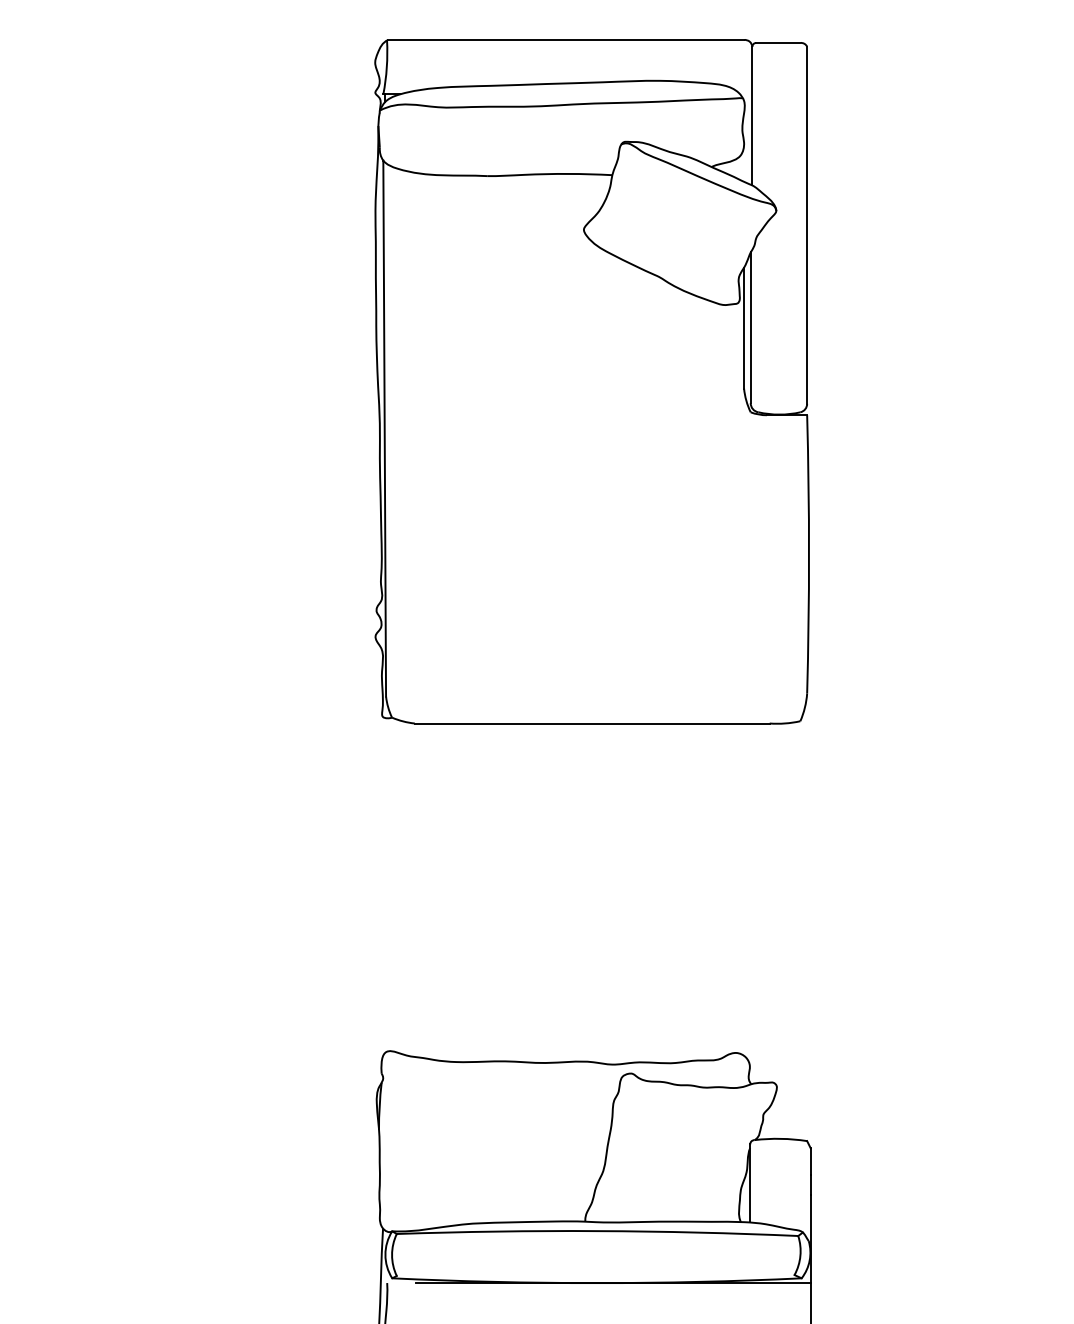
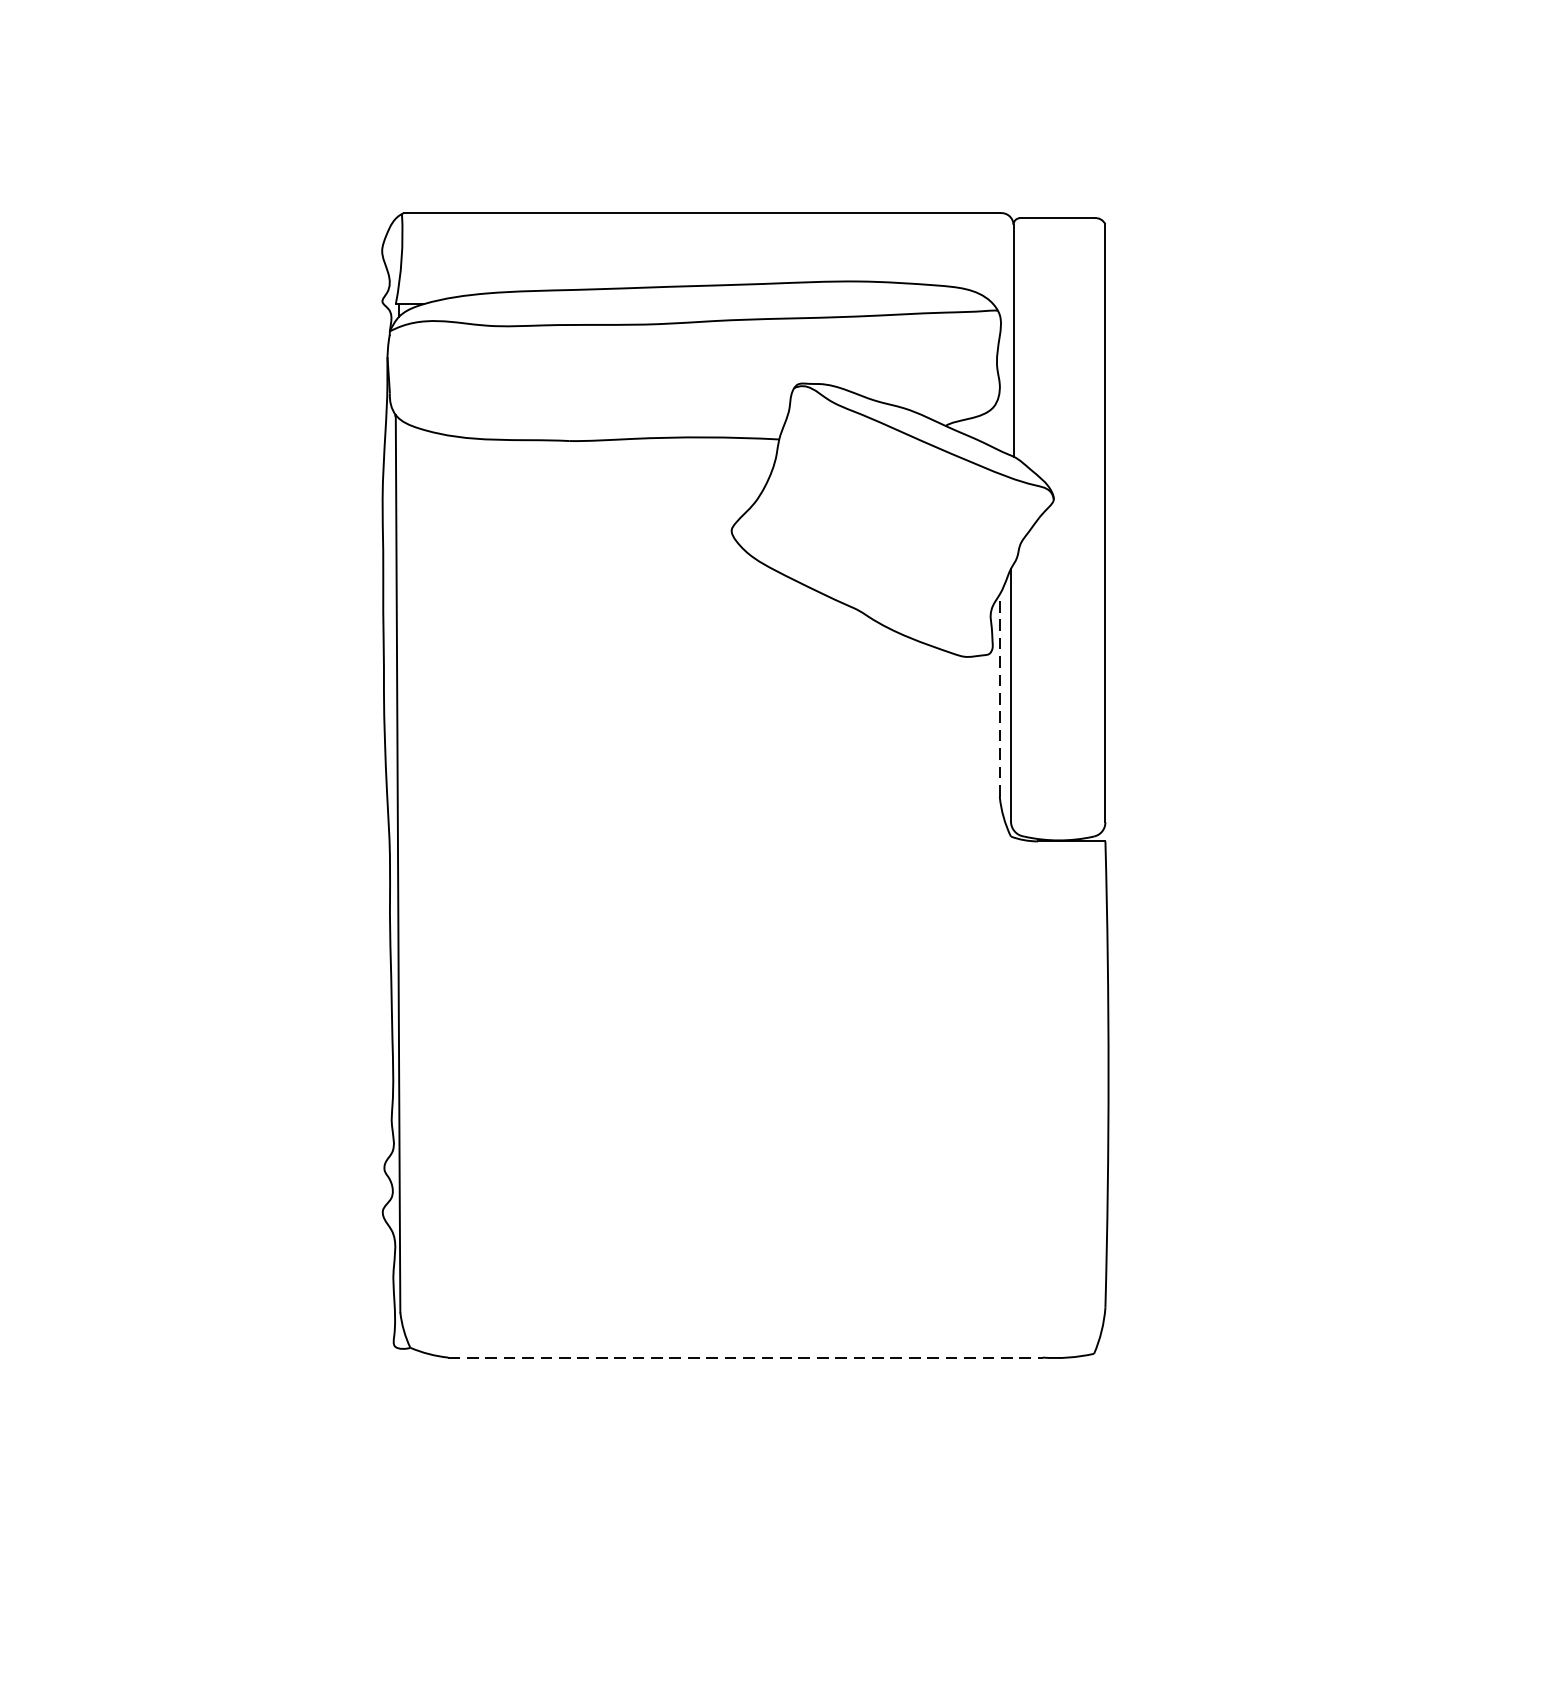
line: (744, 327) -> (1000, 694), solid -> dashed
line: (592, 723) -> (746, 1357), solid -> dashed

